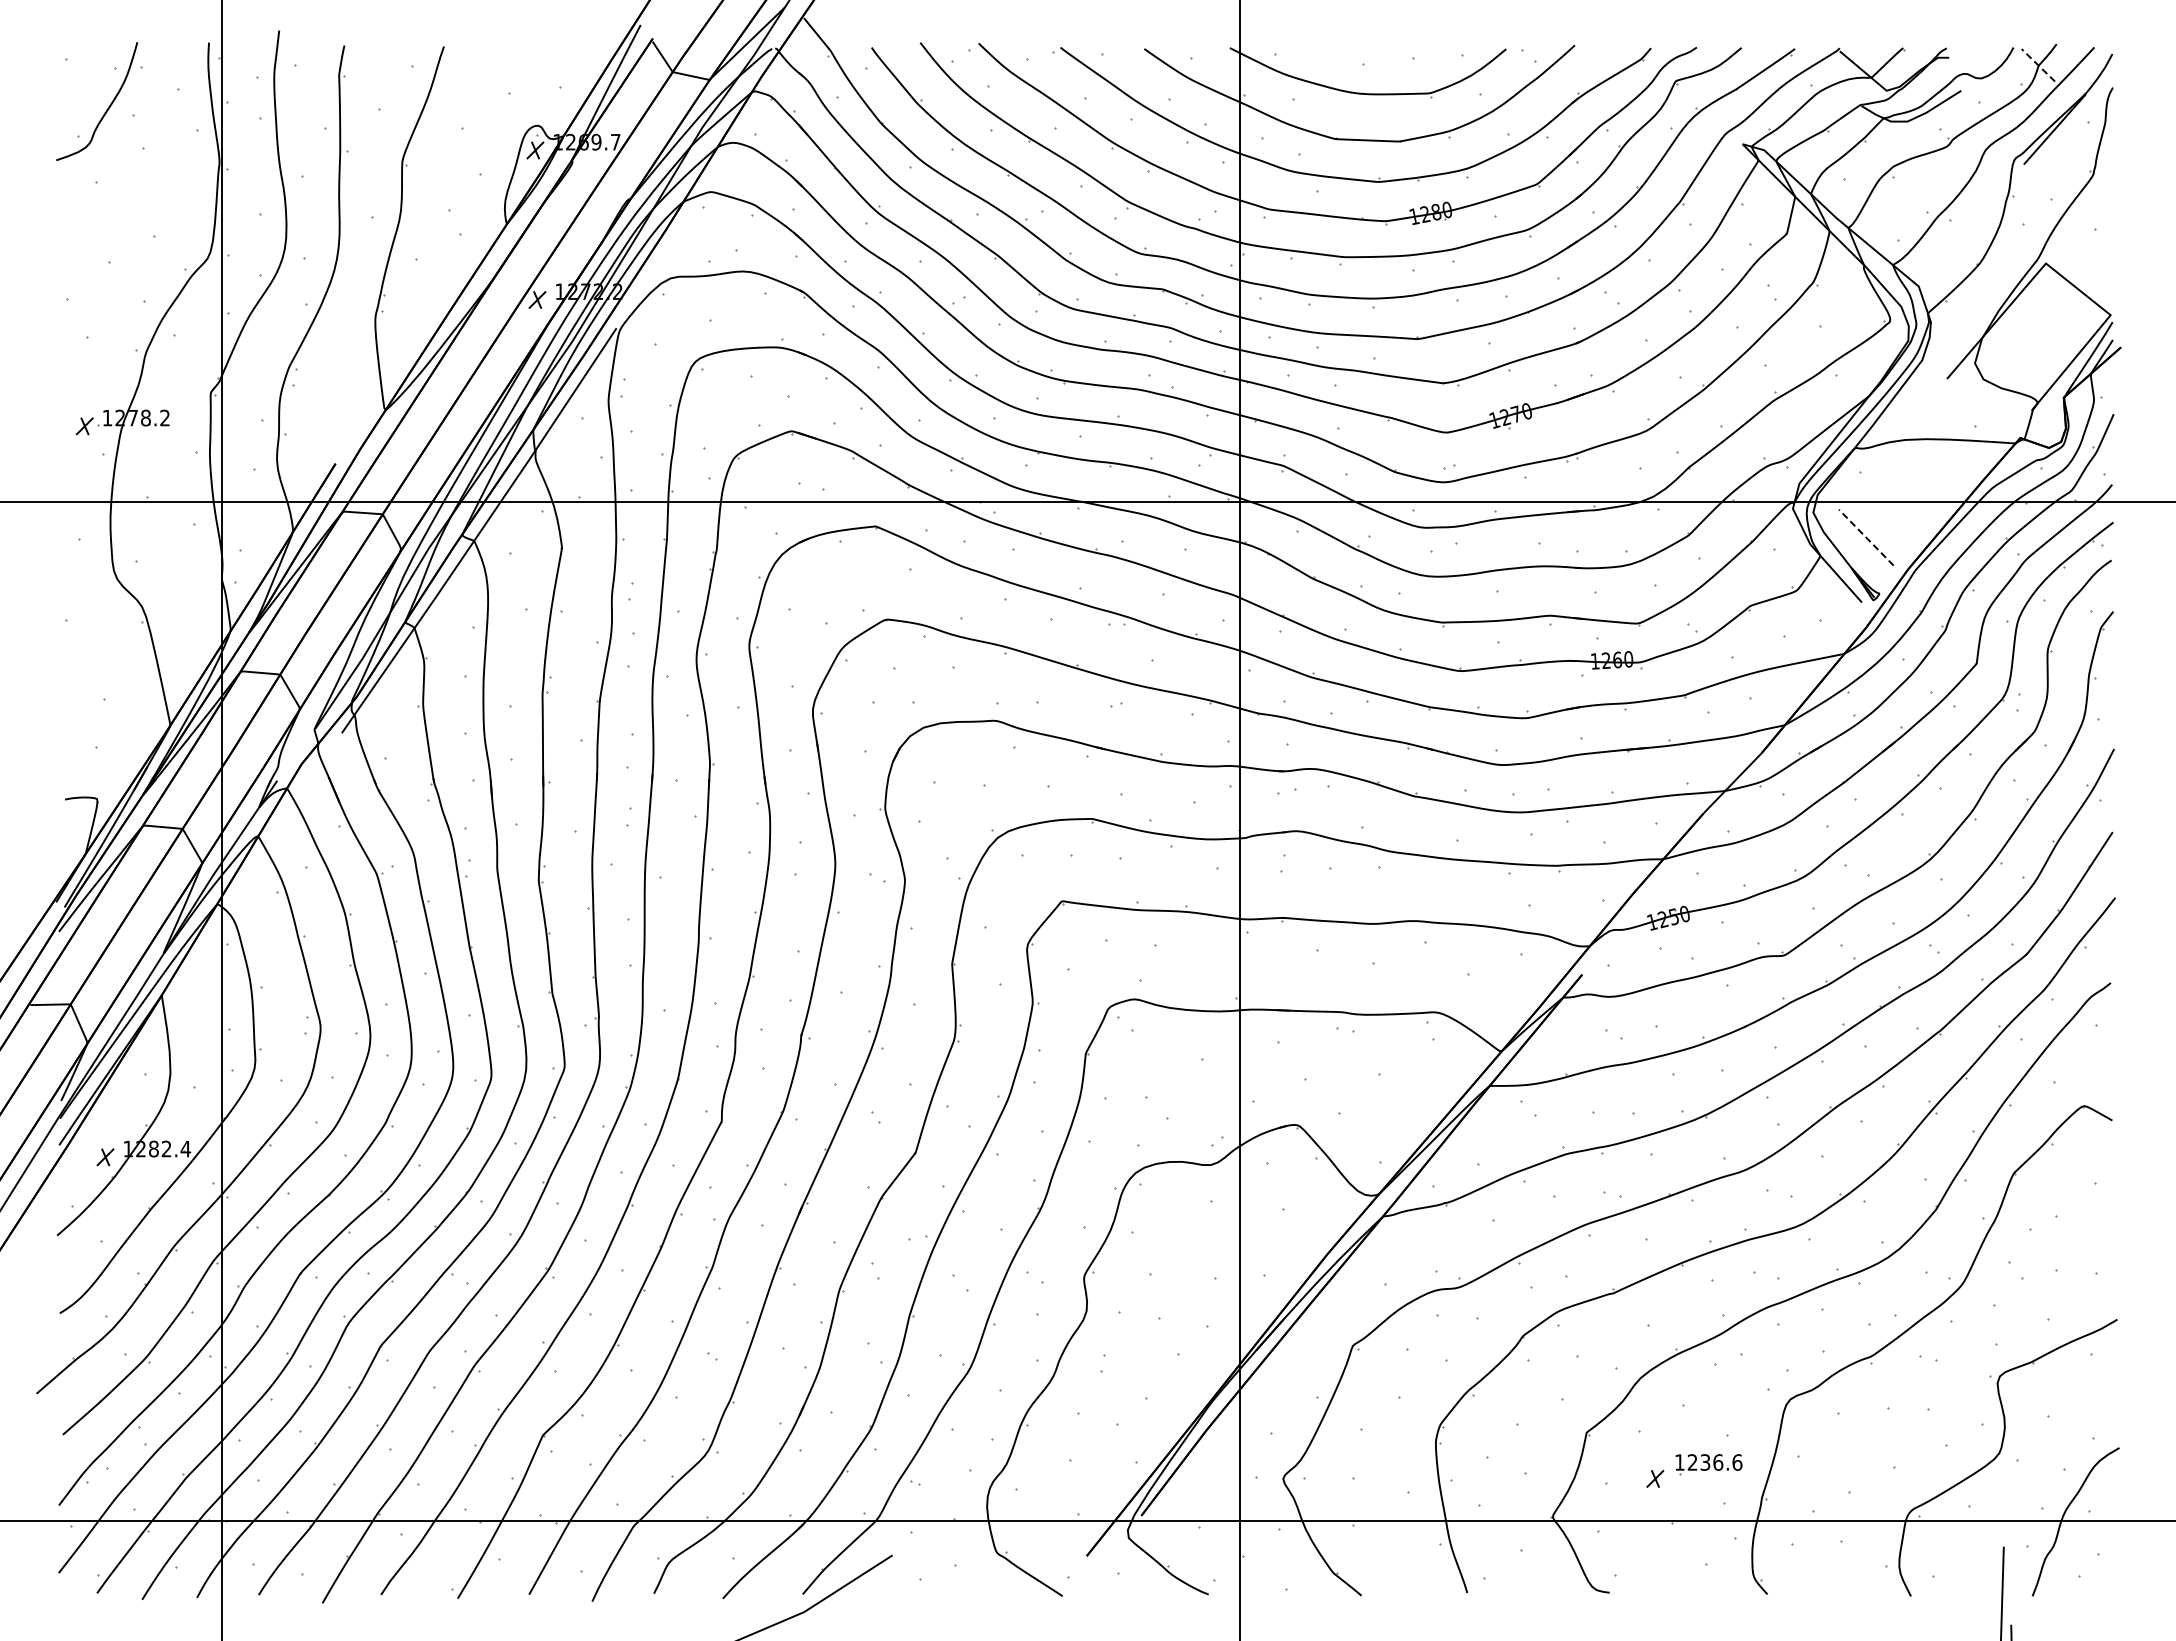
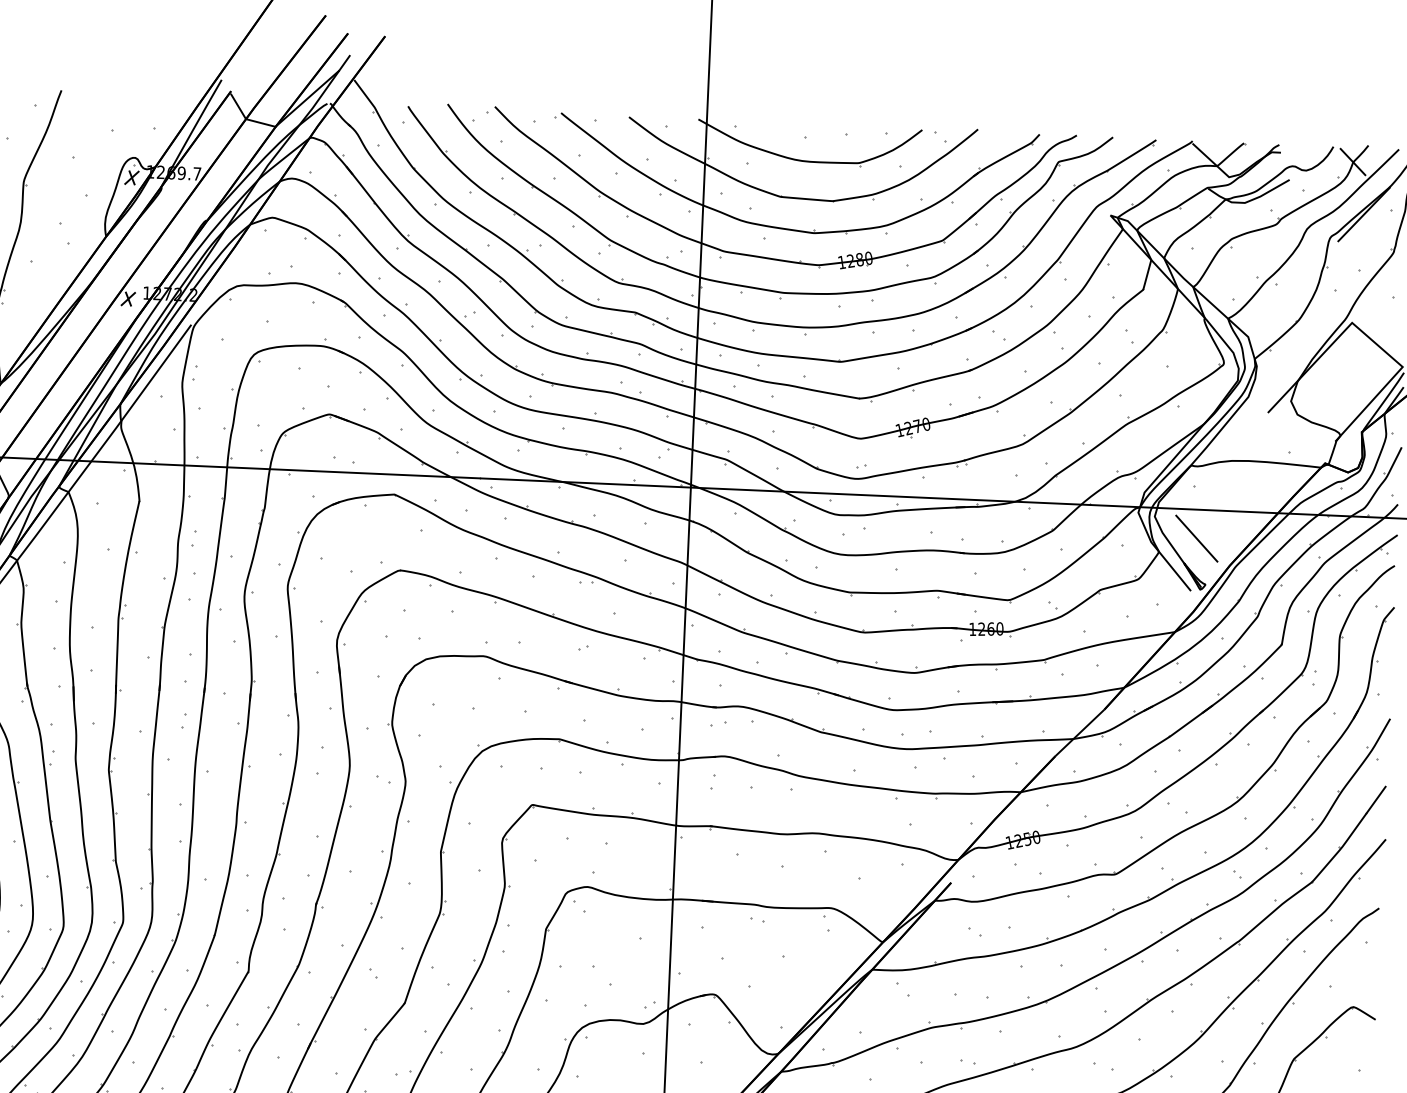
line: (2038, 65) -> (1353, 162), dashed -> solid
line: (1865, 537) -> (1196, 538), dashed -> solid

